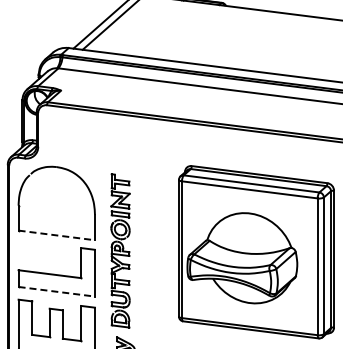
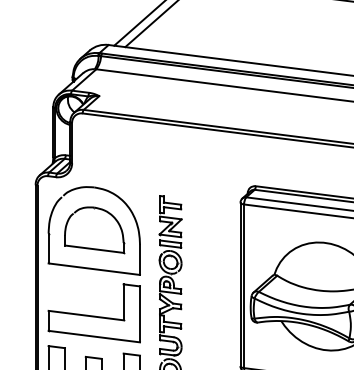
part: (56, 202) -> (93, 229), added
line: (57, 235) -> (95, 269), dashed -> solid
line: (57, 291) -> (95, 336), dashed -> solid

